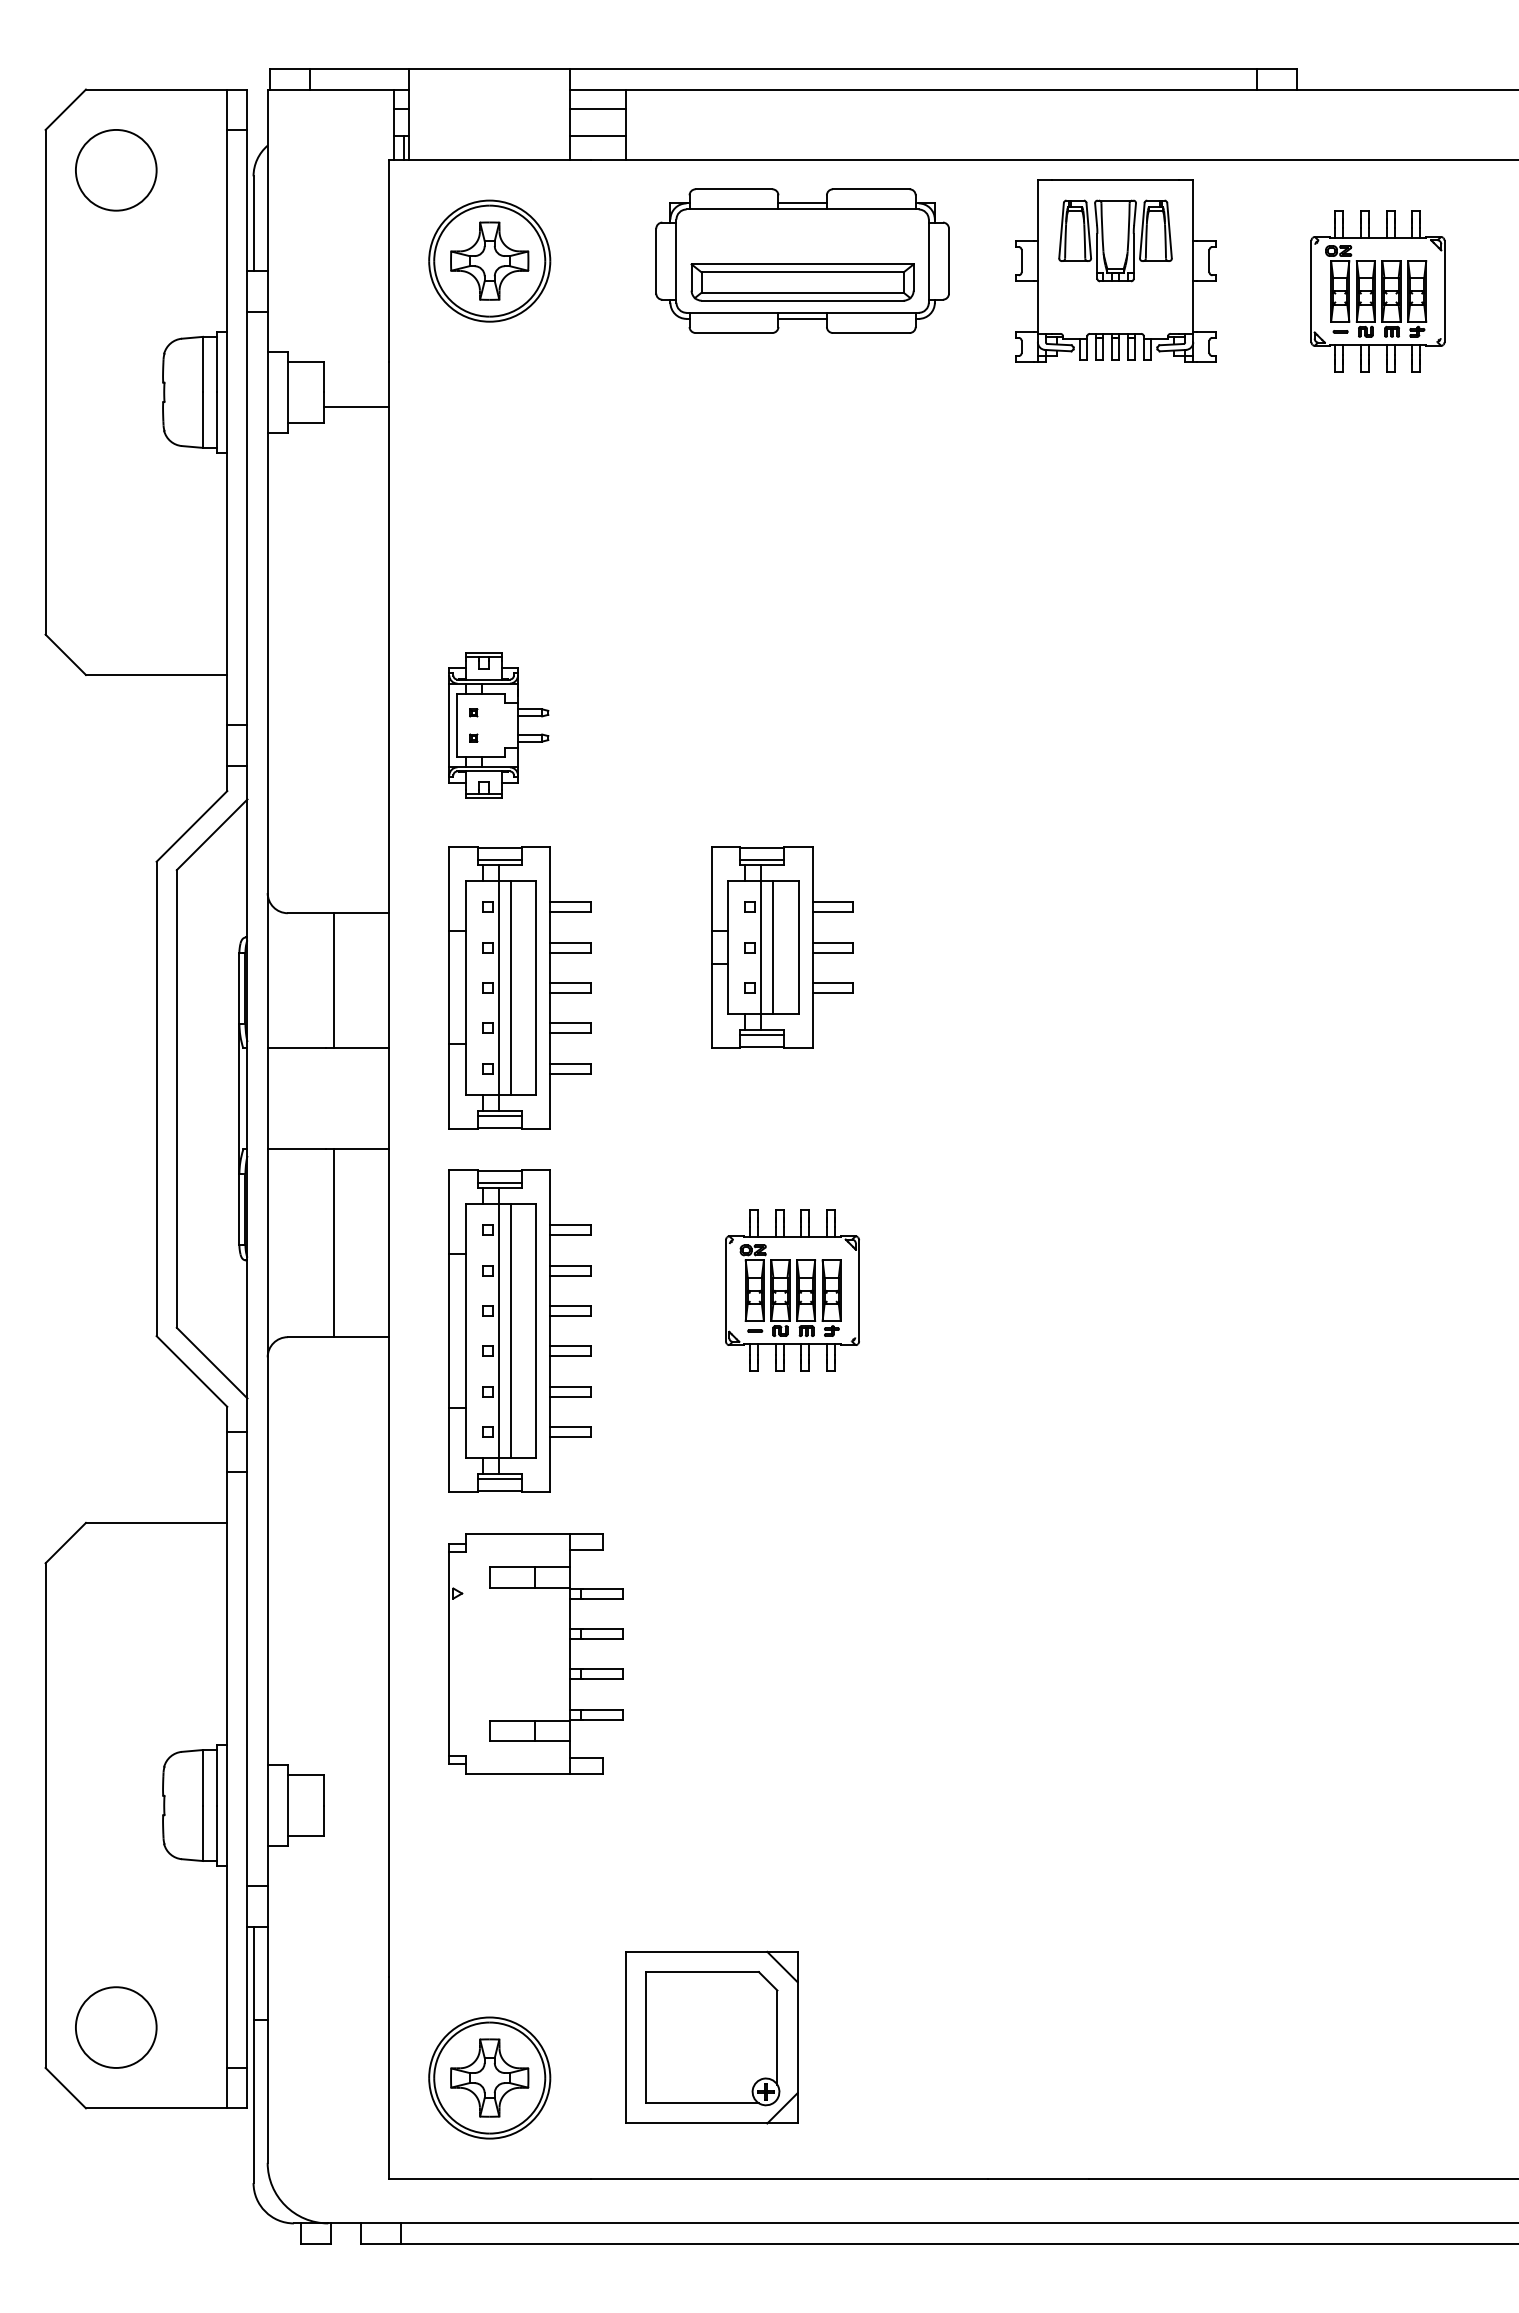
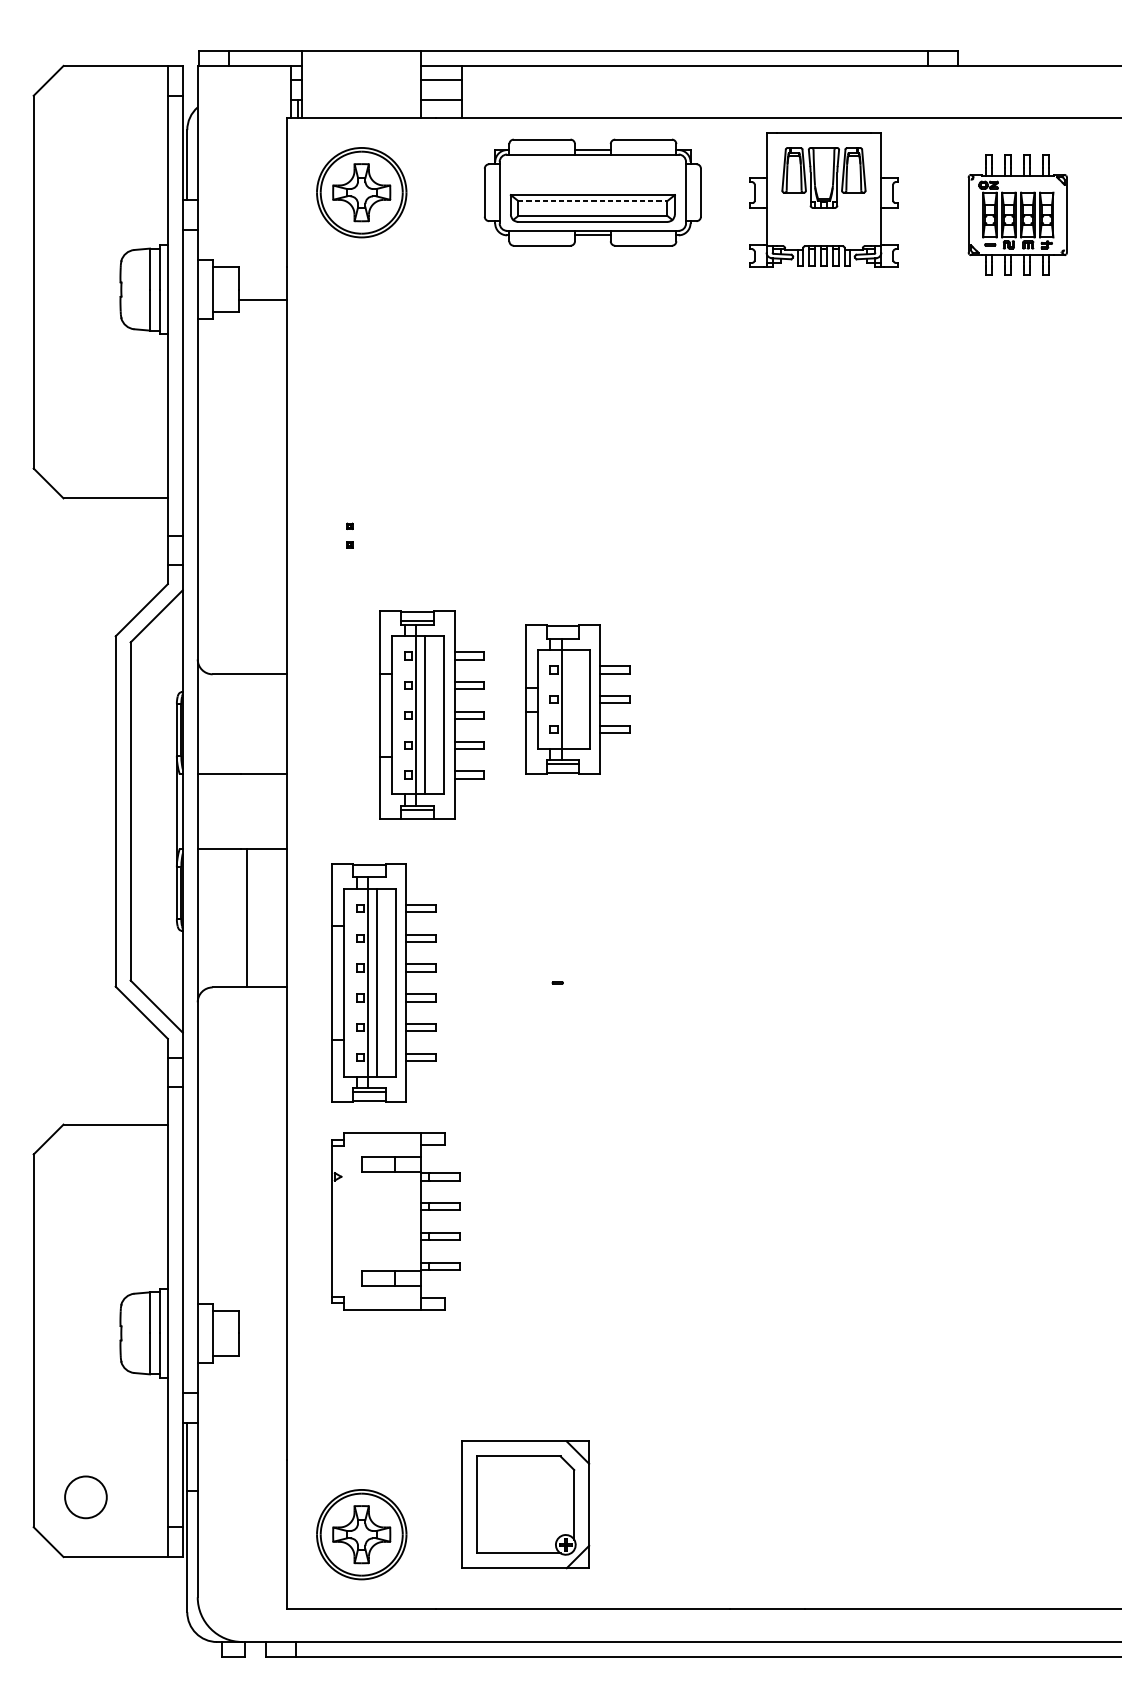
circle: (116, 170) -> (86, 125), removed
line: (802, 272) -> (592, 201), solid -> dashed
part: (498, 725) -> (368, 535), removed
line: (762, 860) -> (563, 635), removed
line: (773, 947) -> (571, 699), removed
line: (334, 980) -> (247, 724), removed
part: (519, 987) -> (431, 715), moved
line: (499, 1183) -> (368, 873), removed
part: (792, 1290) -> (585, 952), removed
circle: (116, 2027) -> (86, 1497), size x0.7

